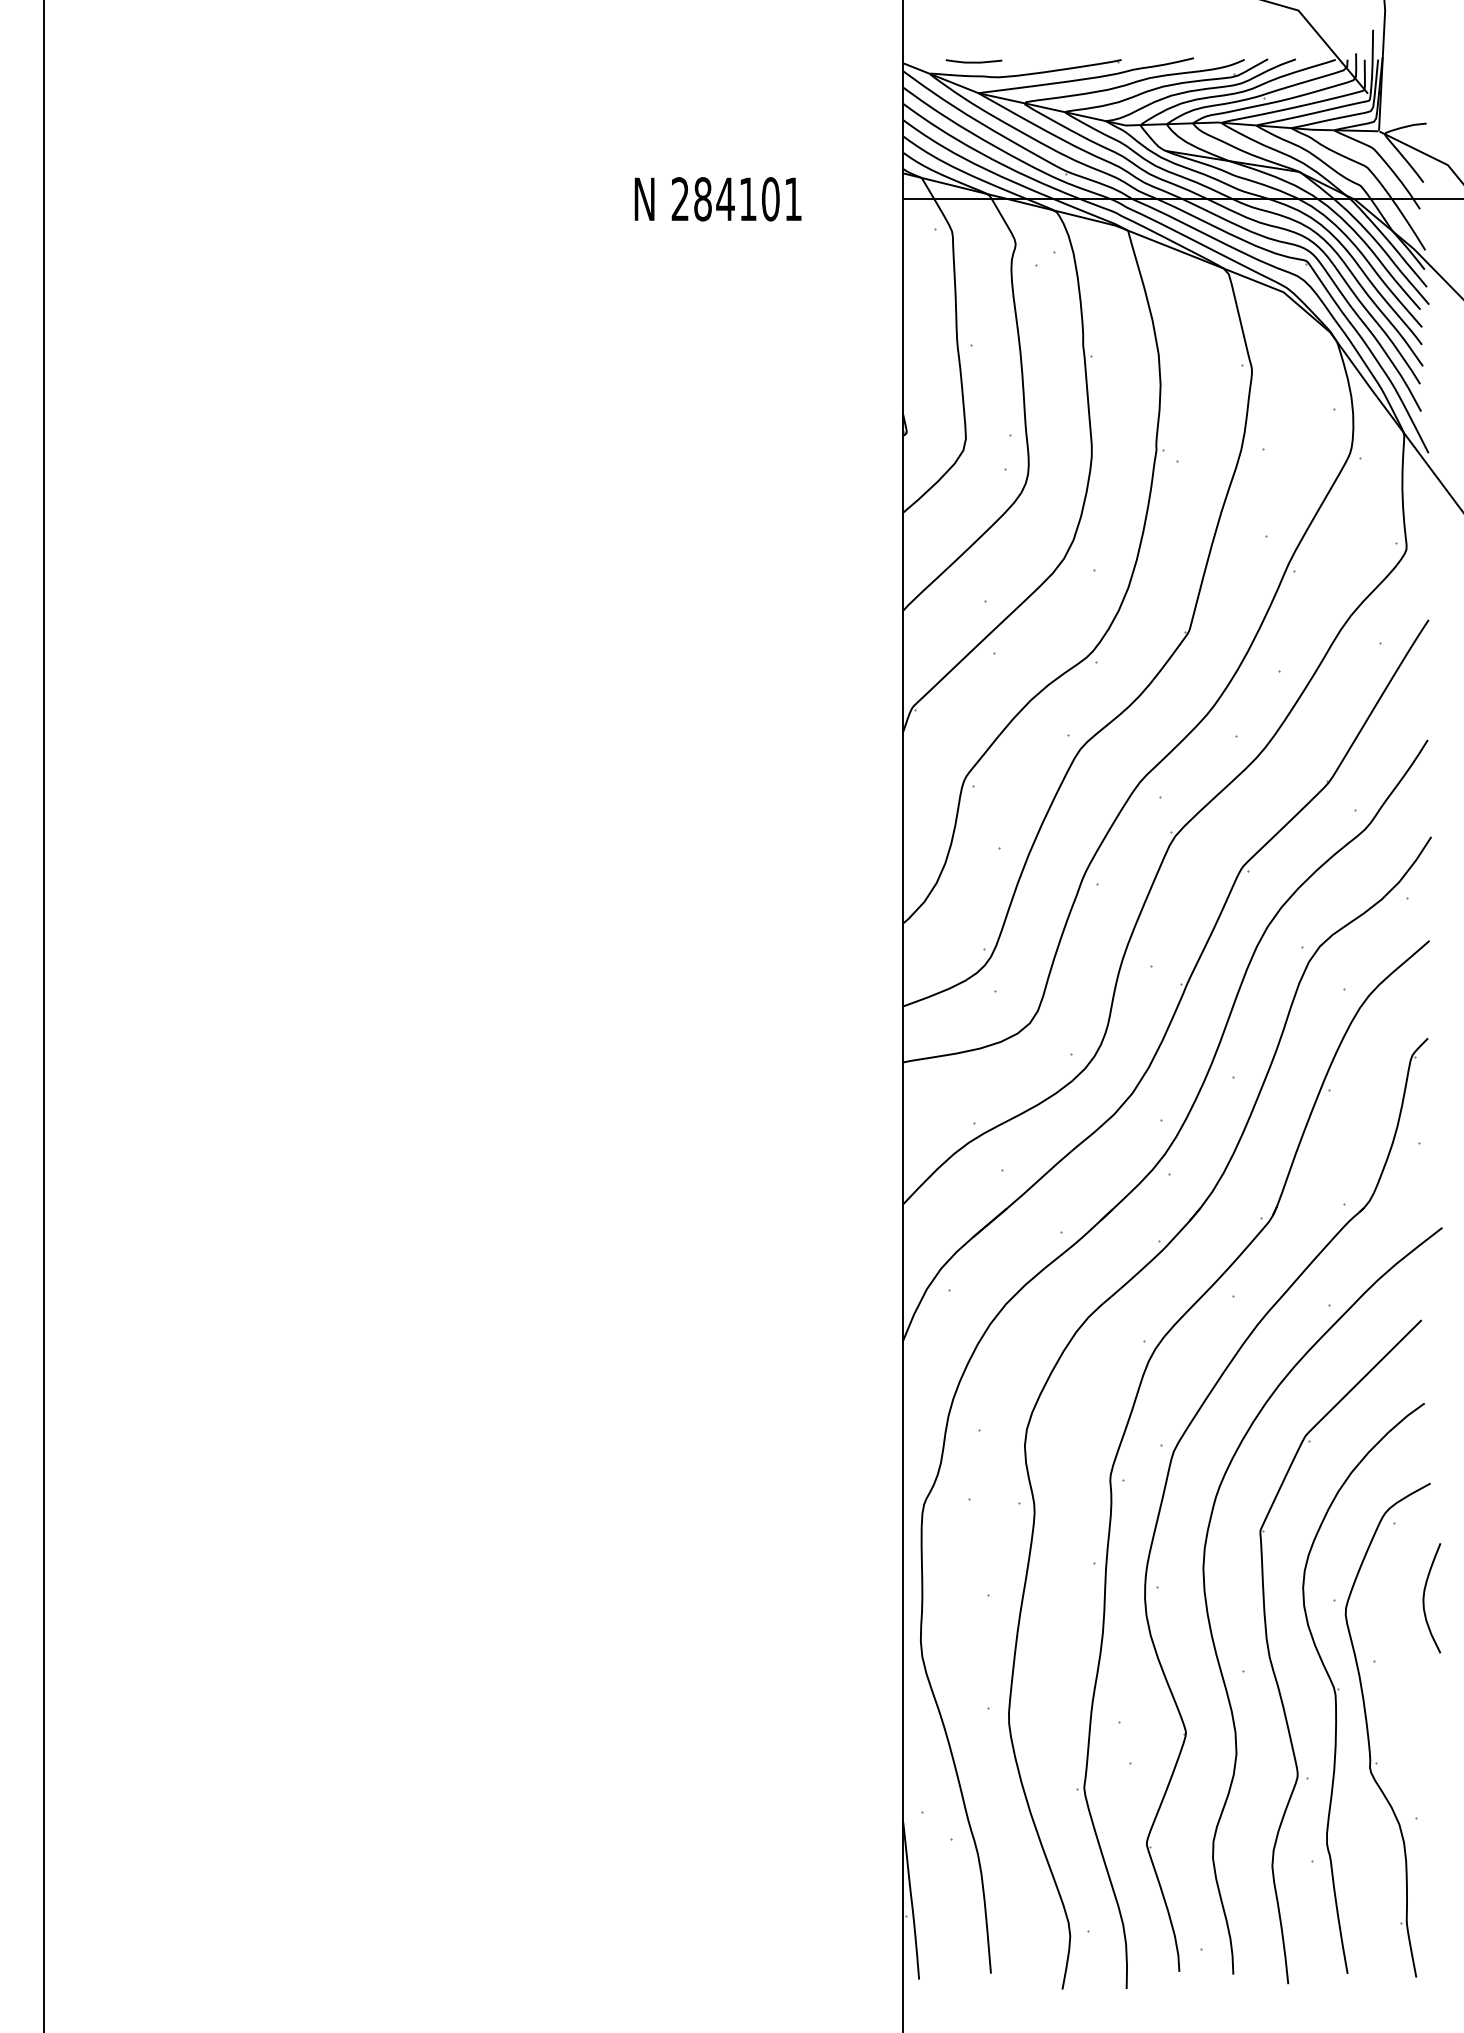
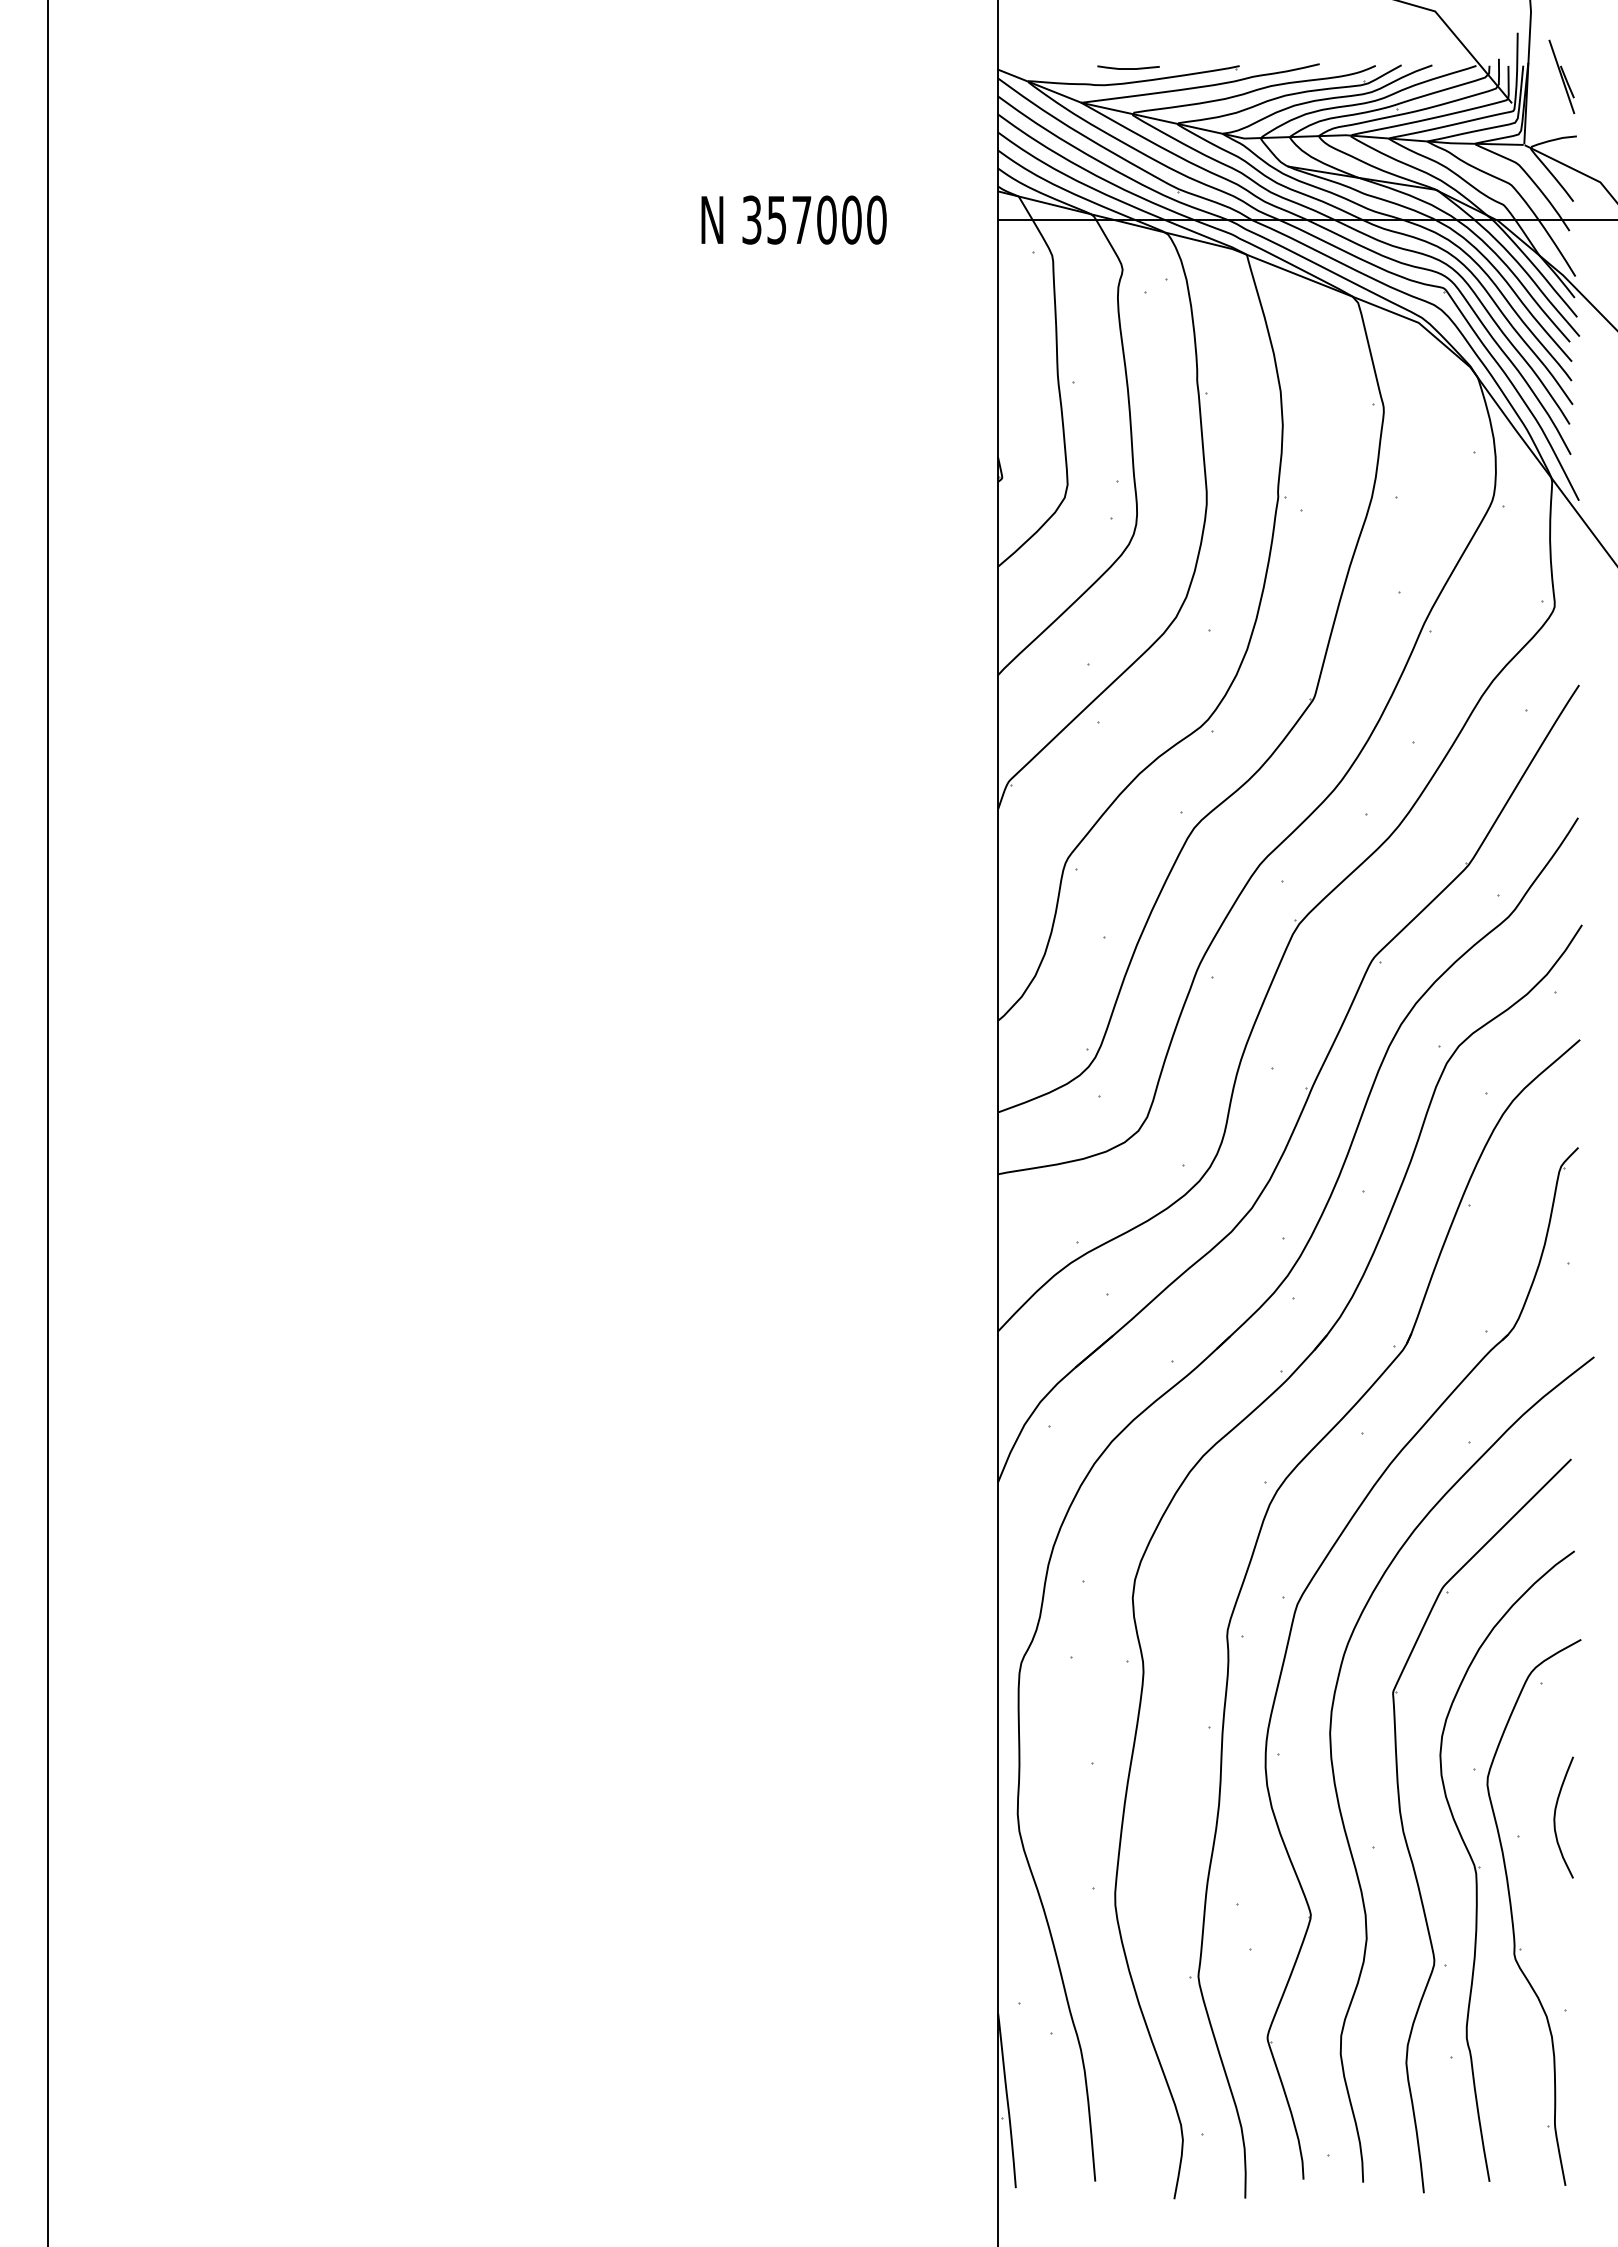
line: (973, 62) -> (1128, 68), moved
part: (1412, 69) -> (1561, 76), added
text: (736, 198) -> (814, 219), 284101 -> 357000
curve: (1424, 1598) -> (1555, 1817), moved

